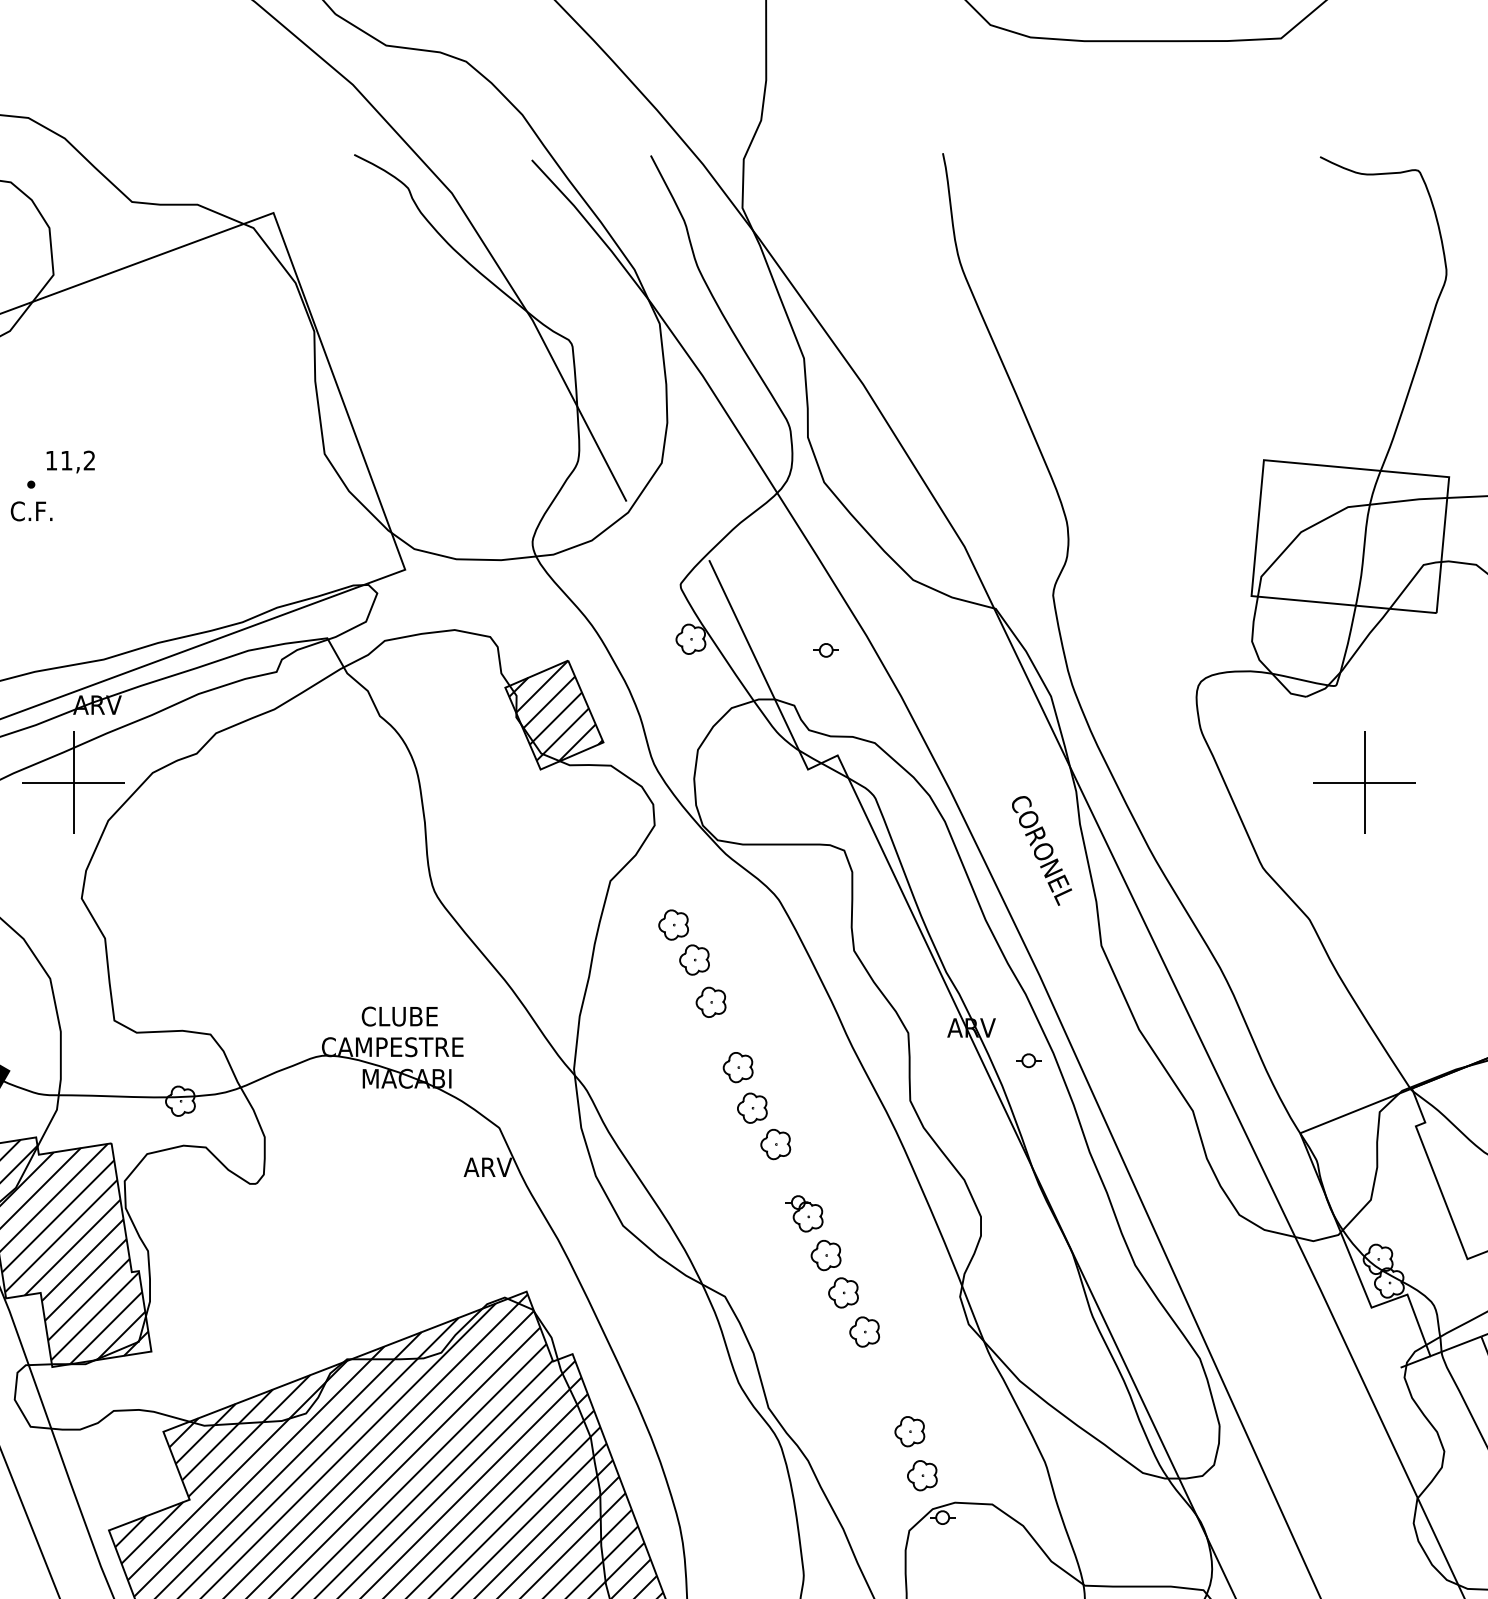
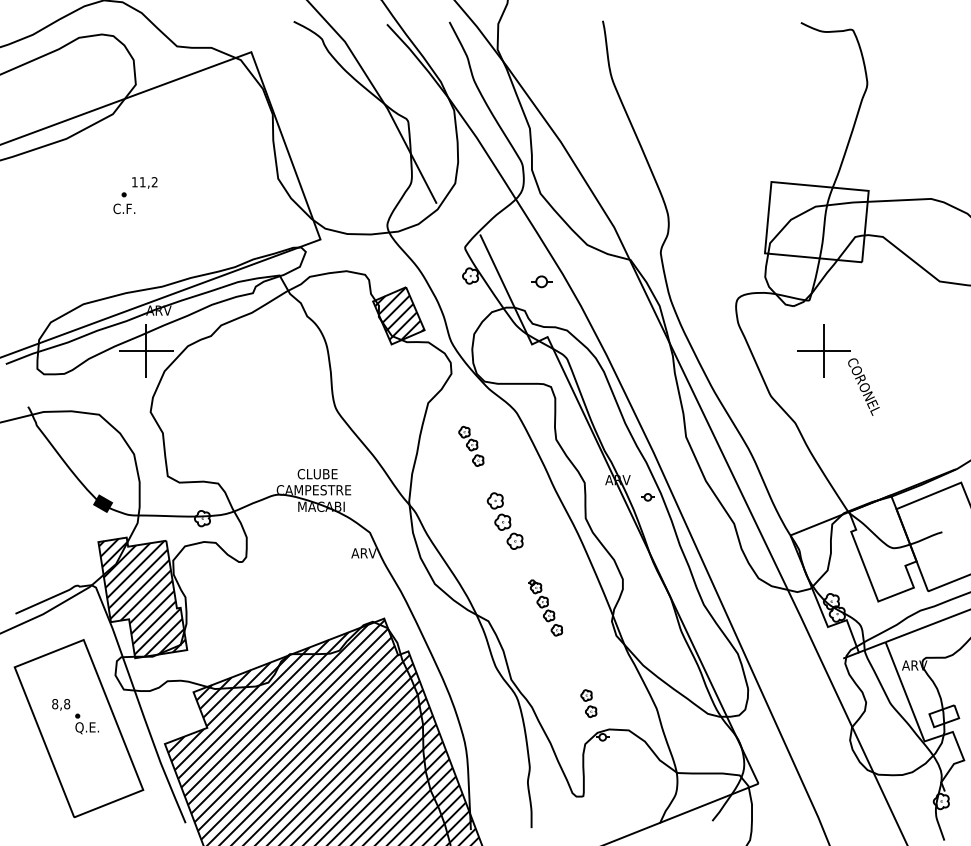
part: (826, 649) -> (541, 281), size x1.6
text: (1041, 849) -> (863, 386), moved
part: (692, 963) -> (471, 446), size x0.7
part: (833, 1270) -> (545, 607), size x0.7
part: (915, 1453) -> (588, 703), size x0.7

